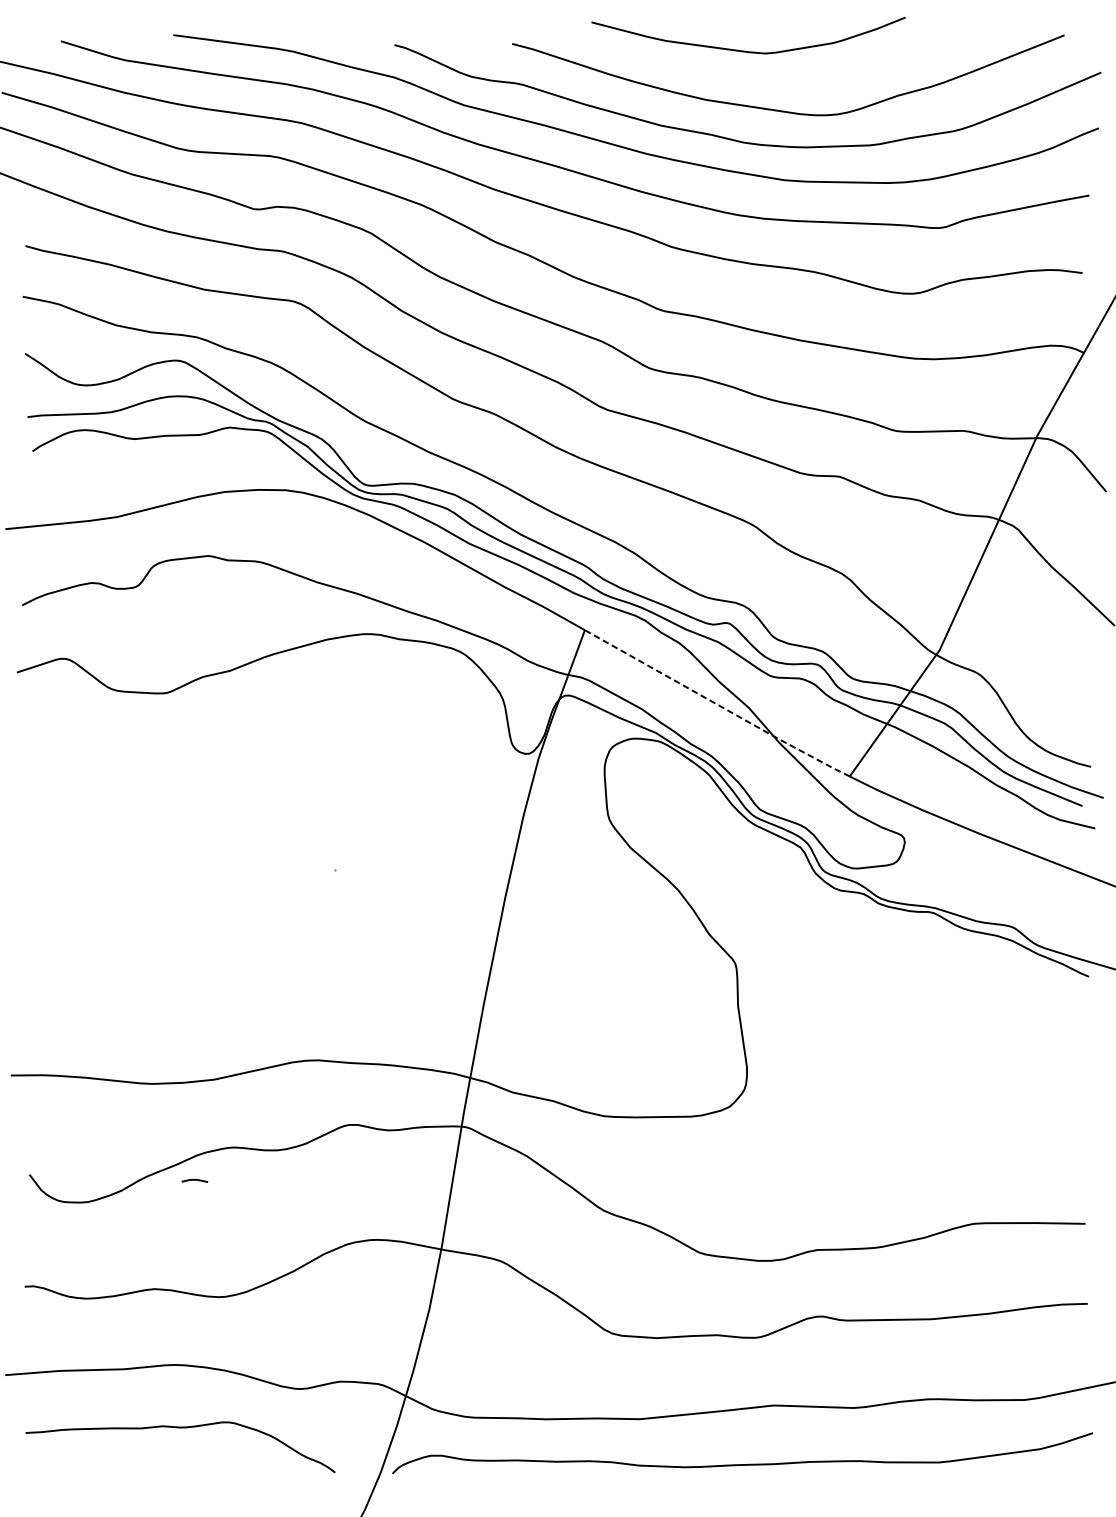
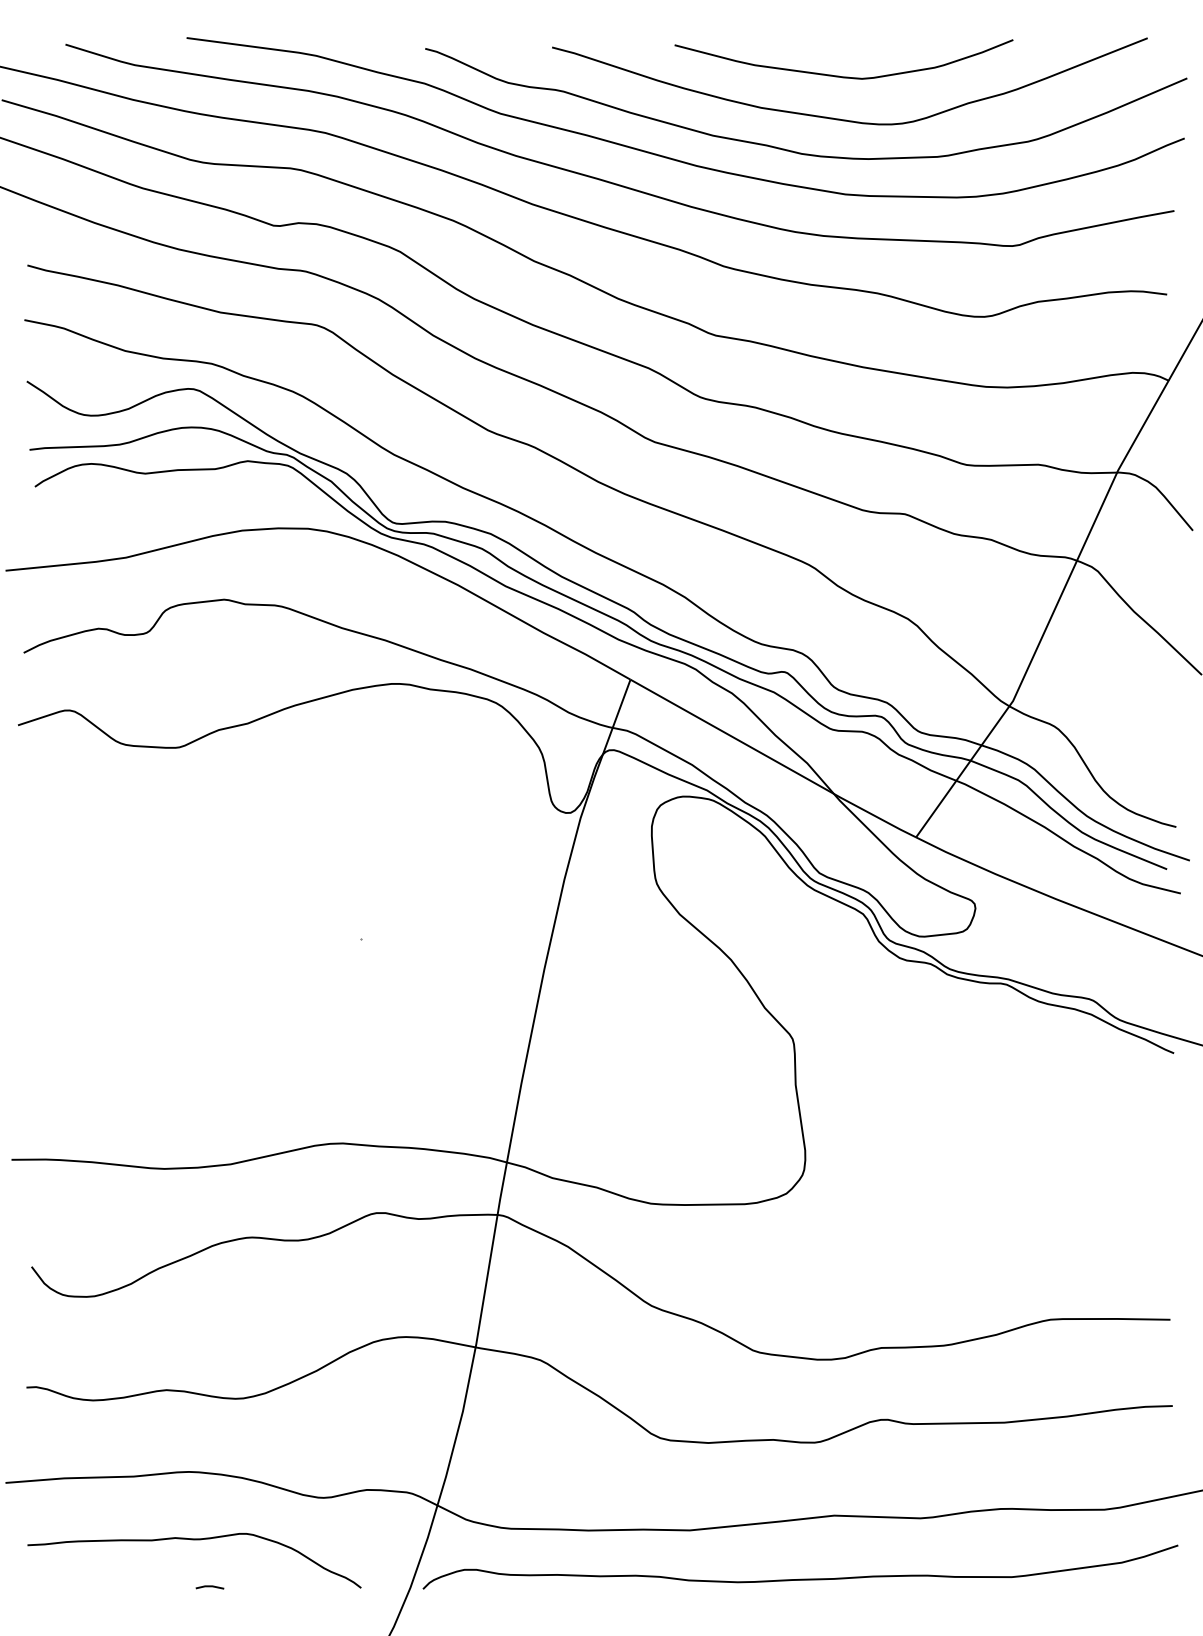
curve: (744, 50) -> (839, 75), moved
line: (718, 705) -> (774, 760), dashed -> solid
line: (194, 1180) -> (209, 1587), moved

